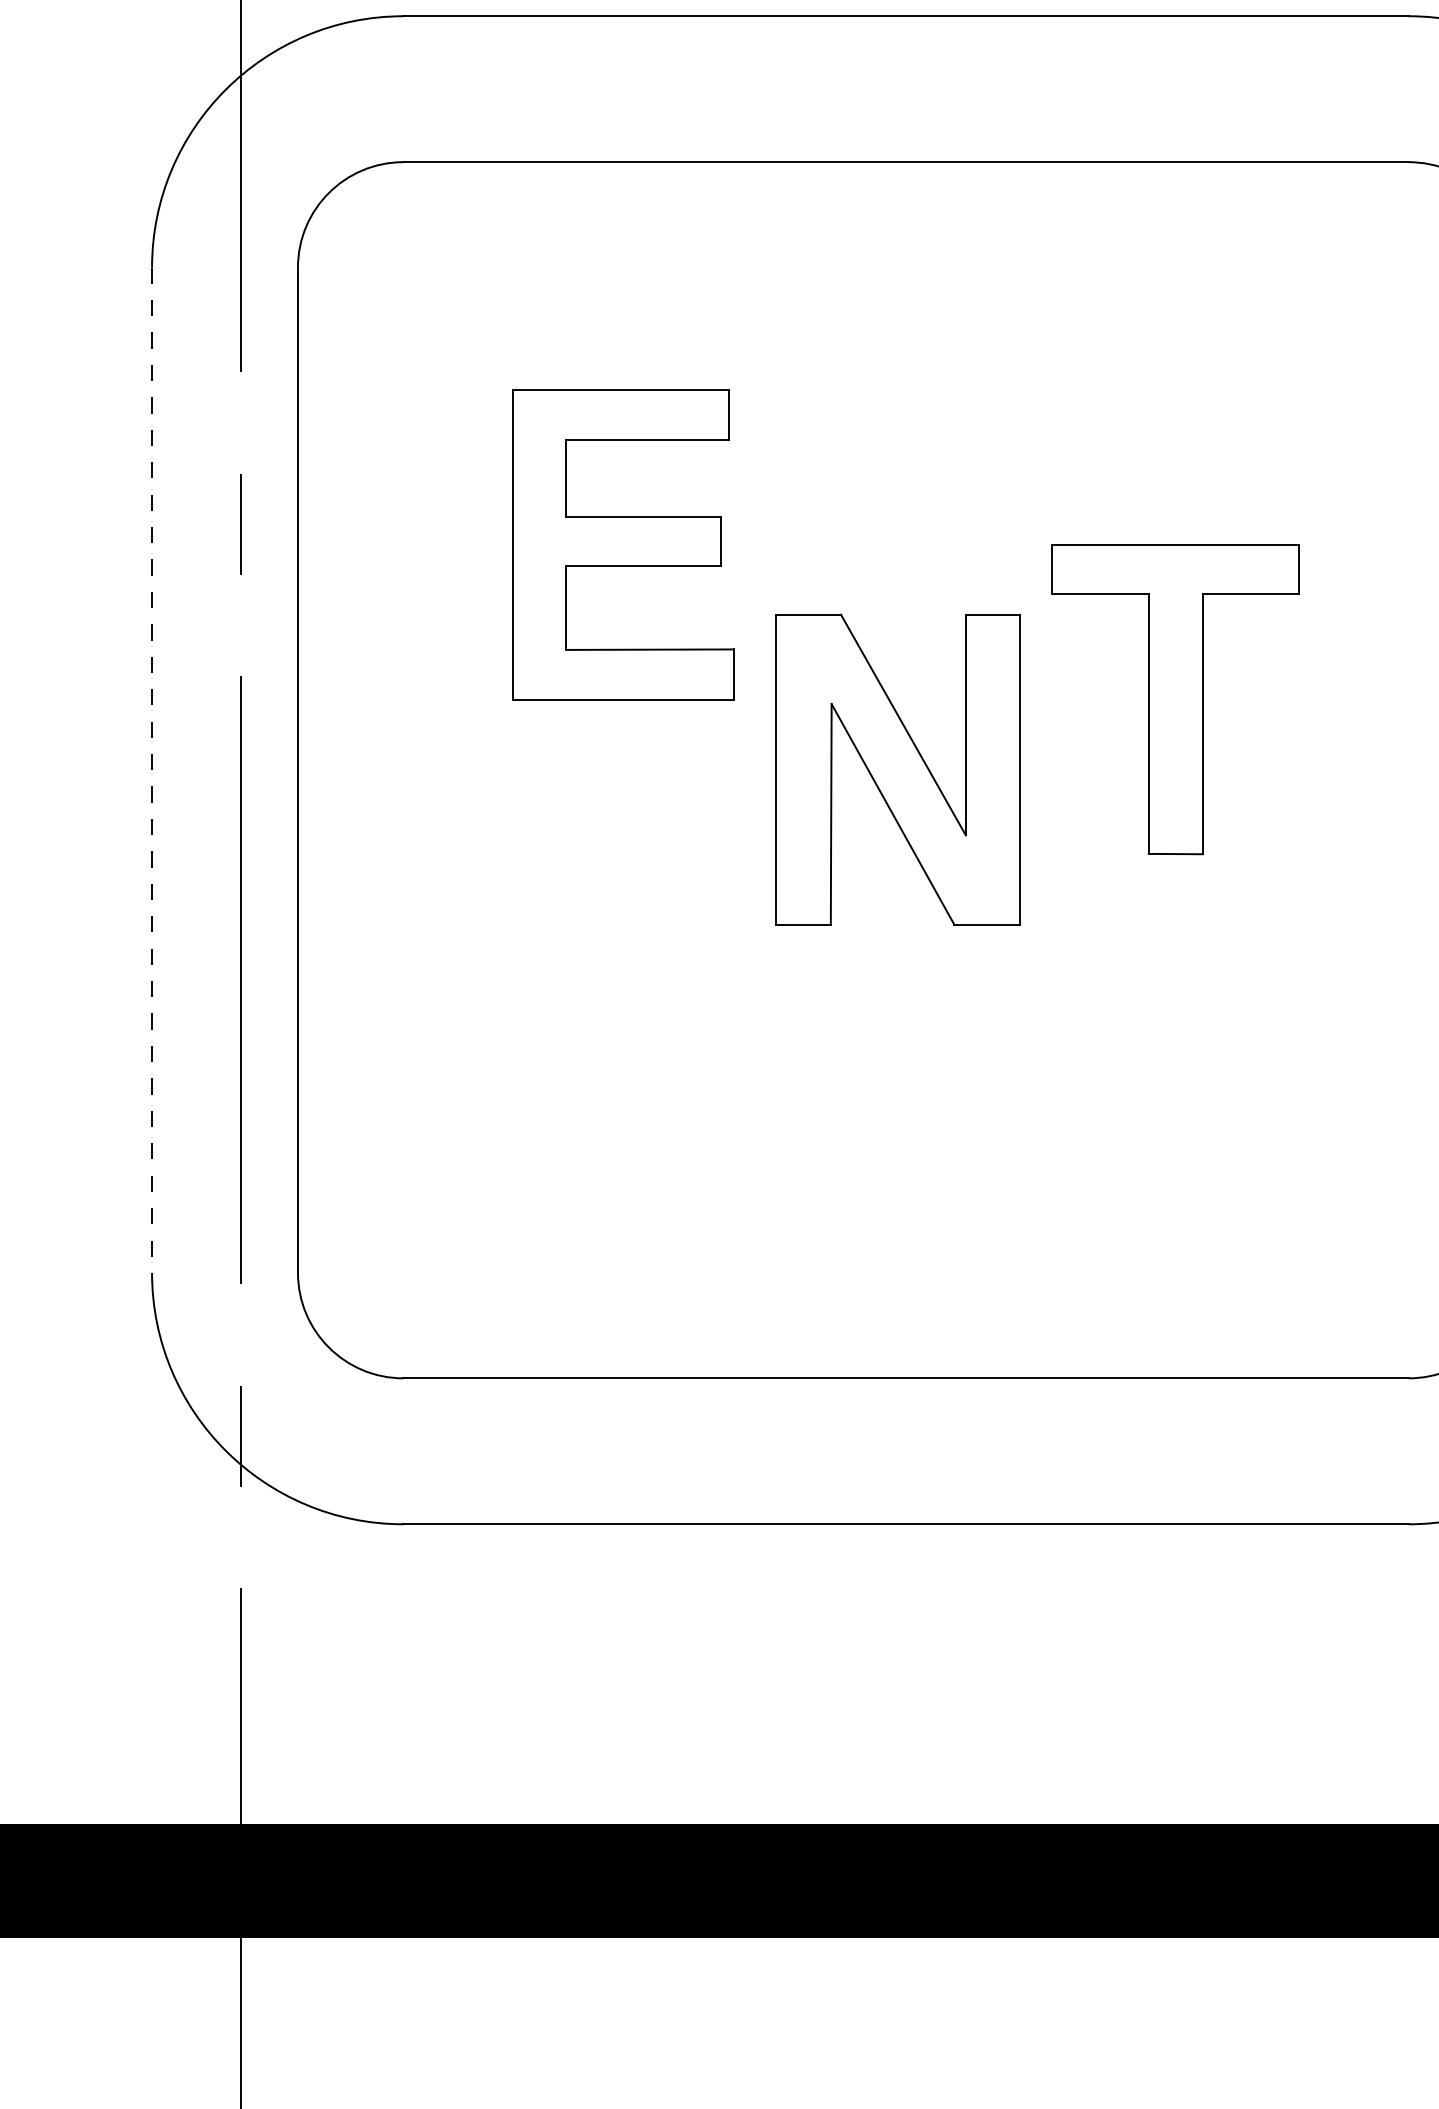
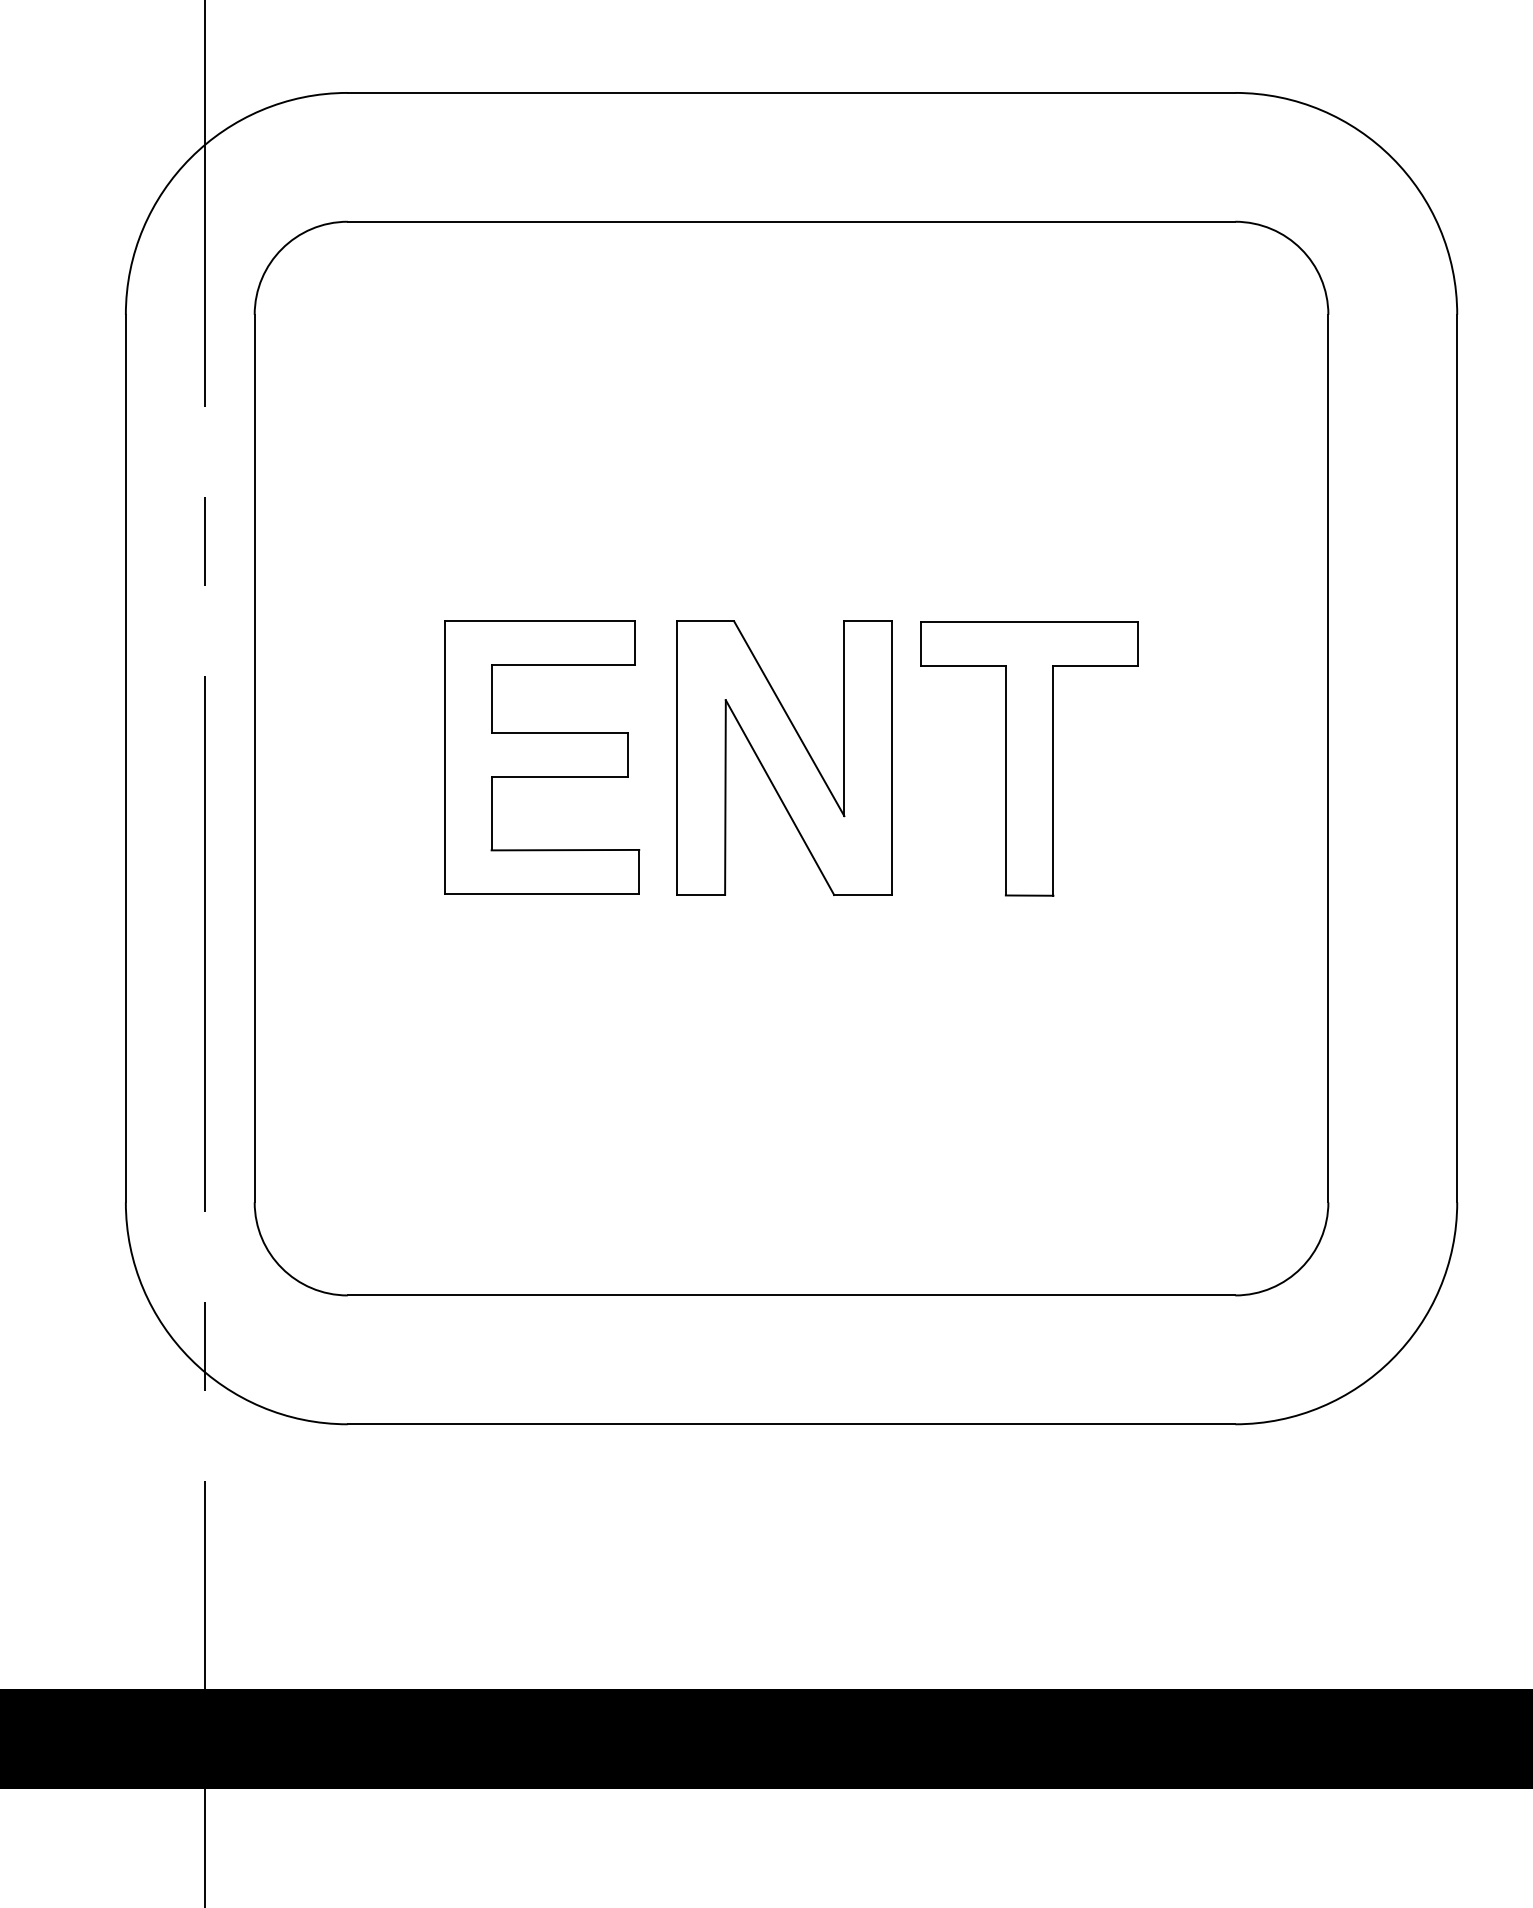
part: (623, 544) -> (542, 757), moved
part: (1175, 698) -> (1029, 758), moved
line: (151, 770) -> (125, 758), dashed -> solid

